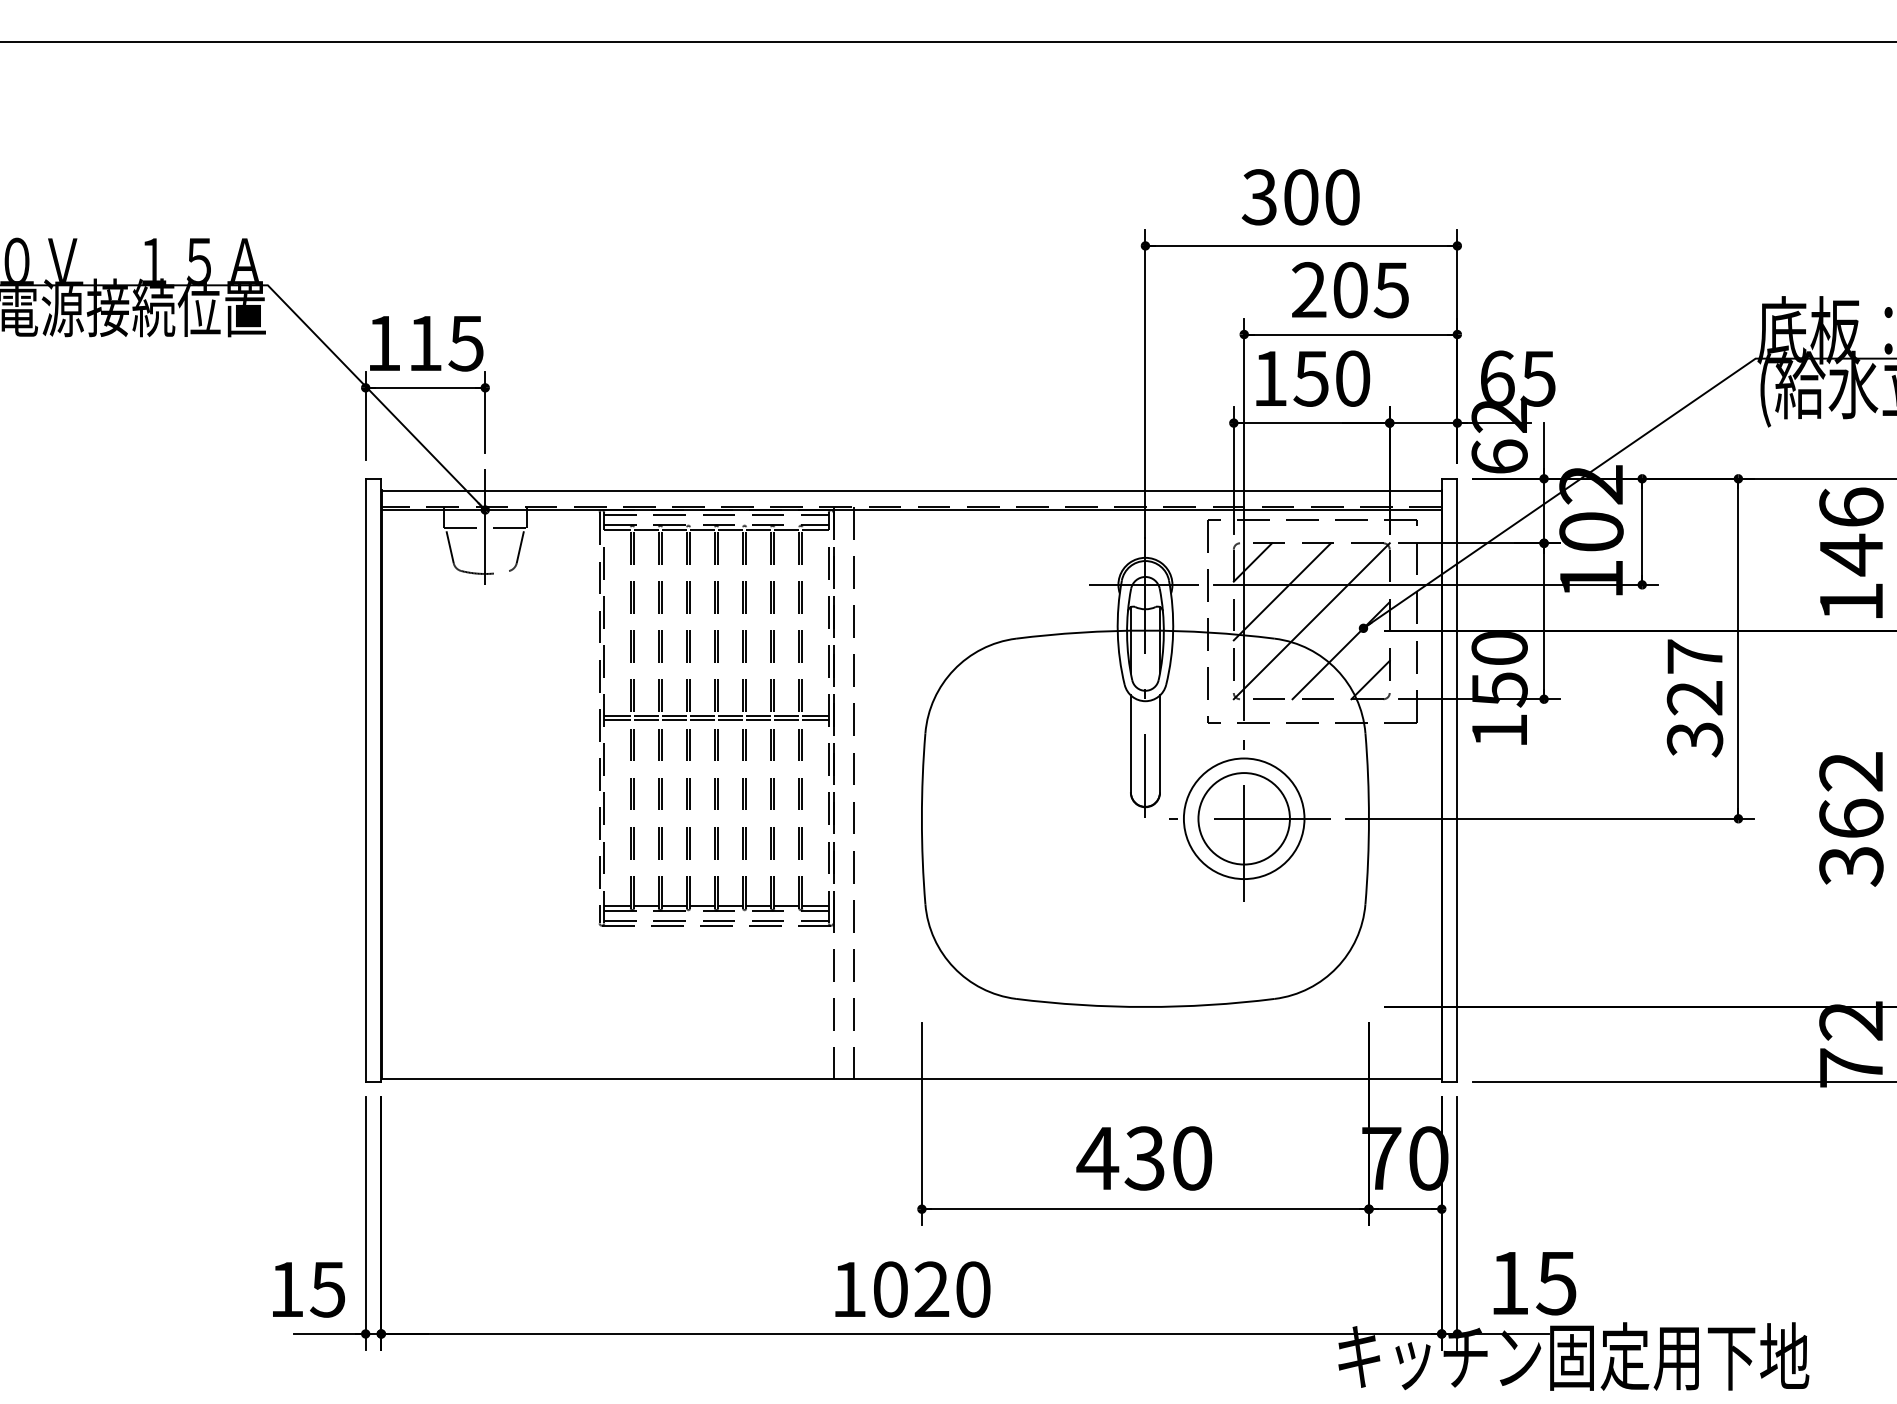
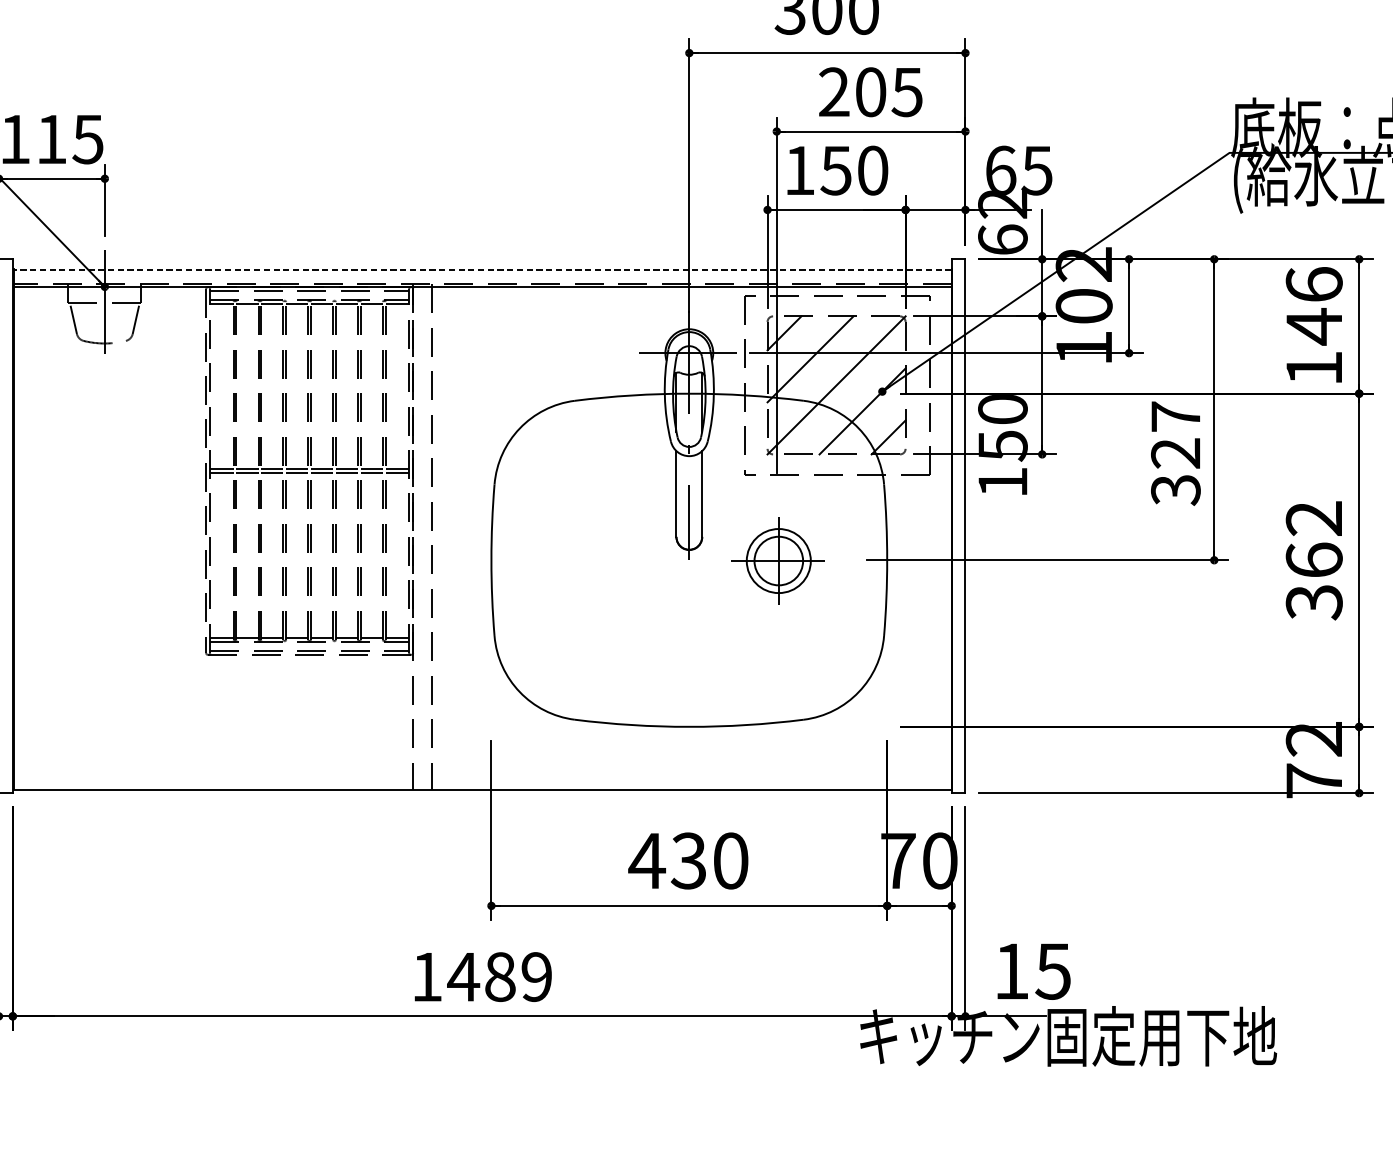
line: (912, 491) -> (483, 270), solid -> dashed
part: (1249, 820) -> (781, 561), size x0.6
text: (930, 1289) -> (499, 976), 1020 -> 1489

